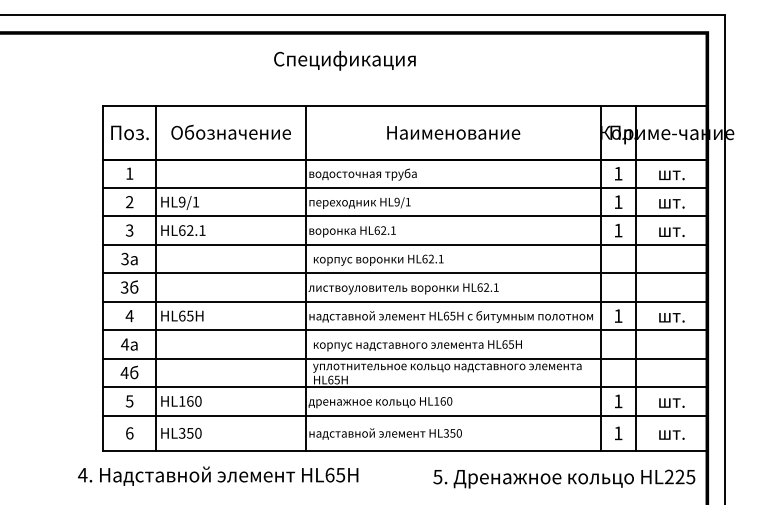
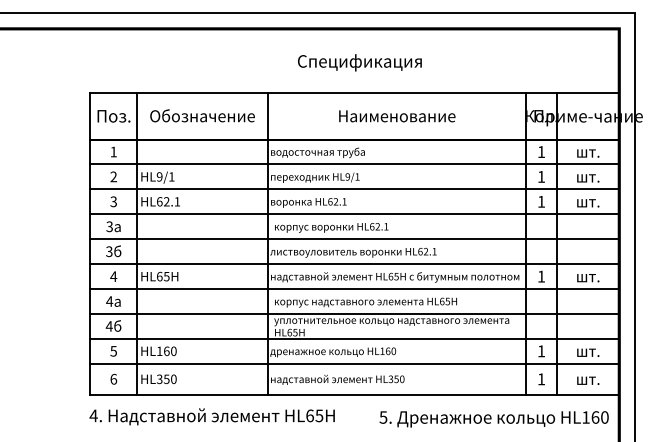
text: (344, 60) -> (359, 62), moved
text: (218, 475) -> (212, 416), moved
text: (679, 476) -> (594, 417), HL225 -> HL160

